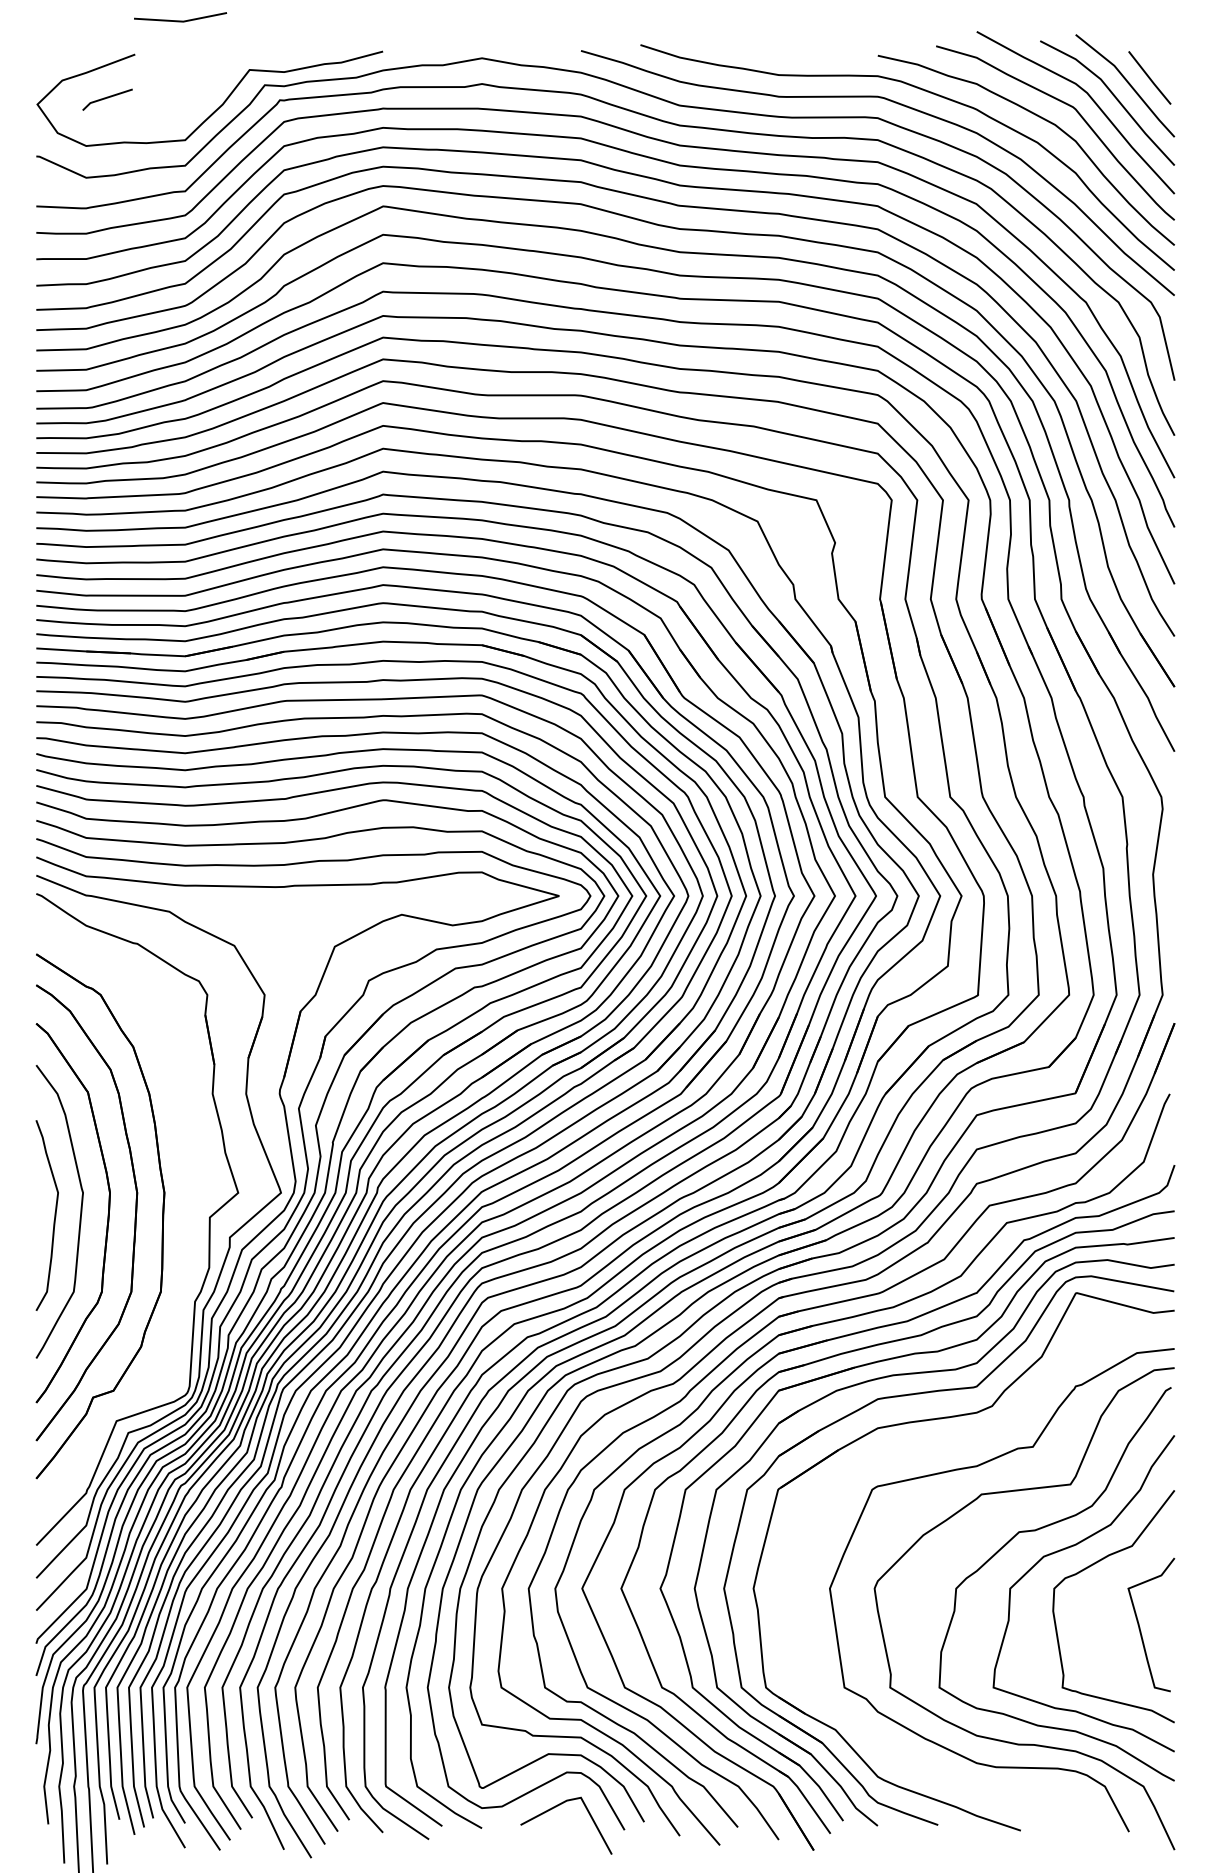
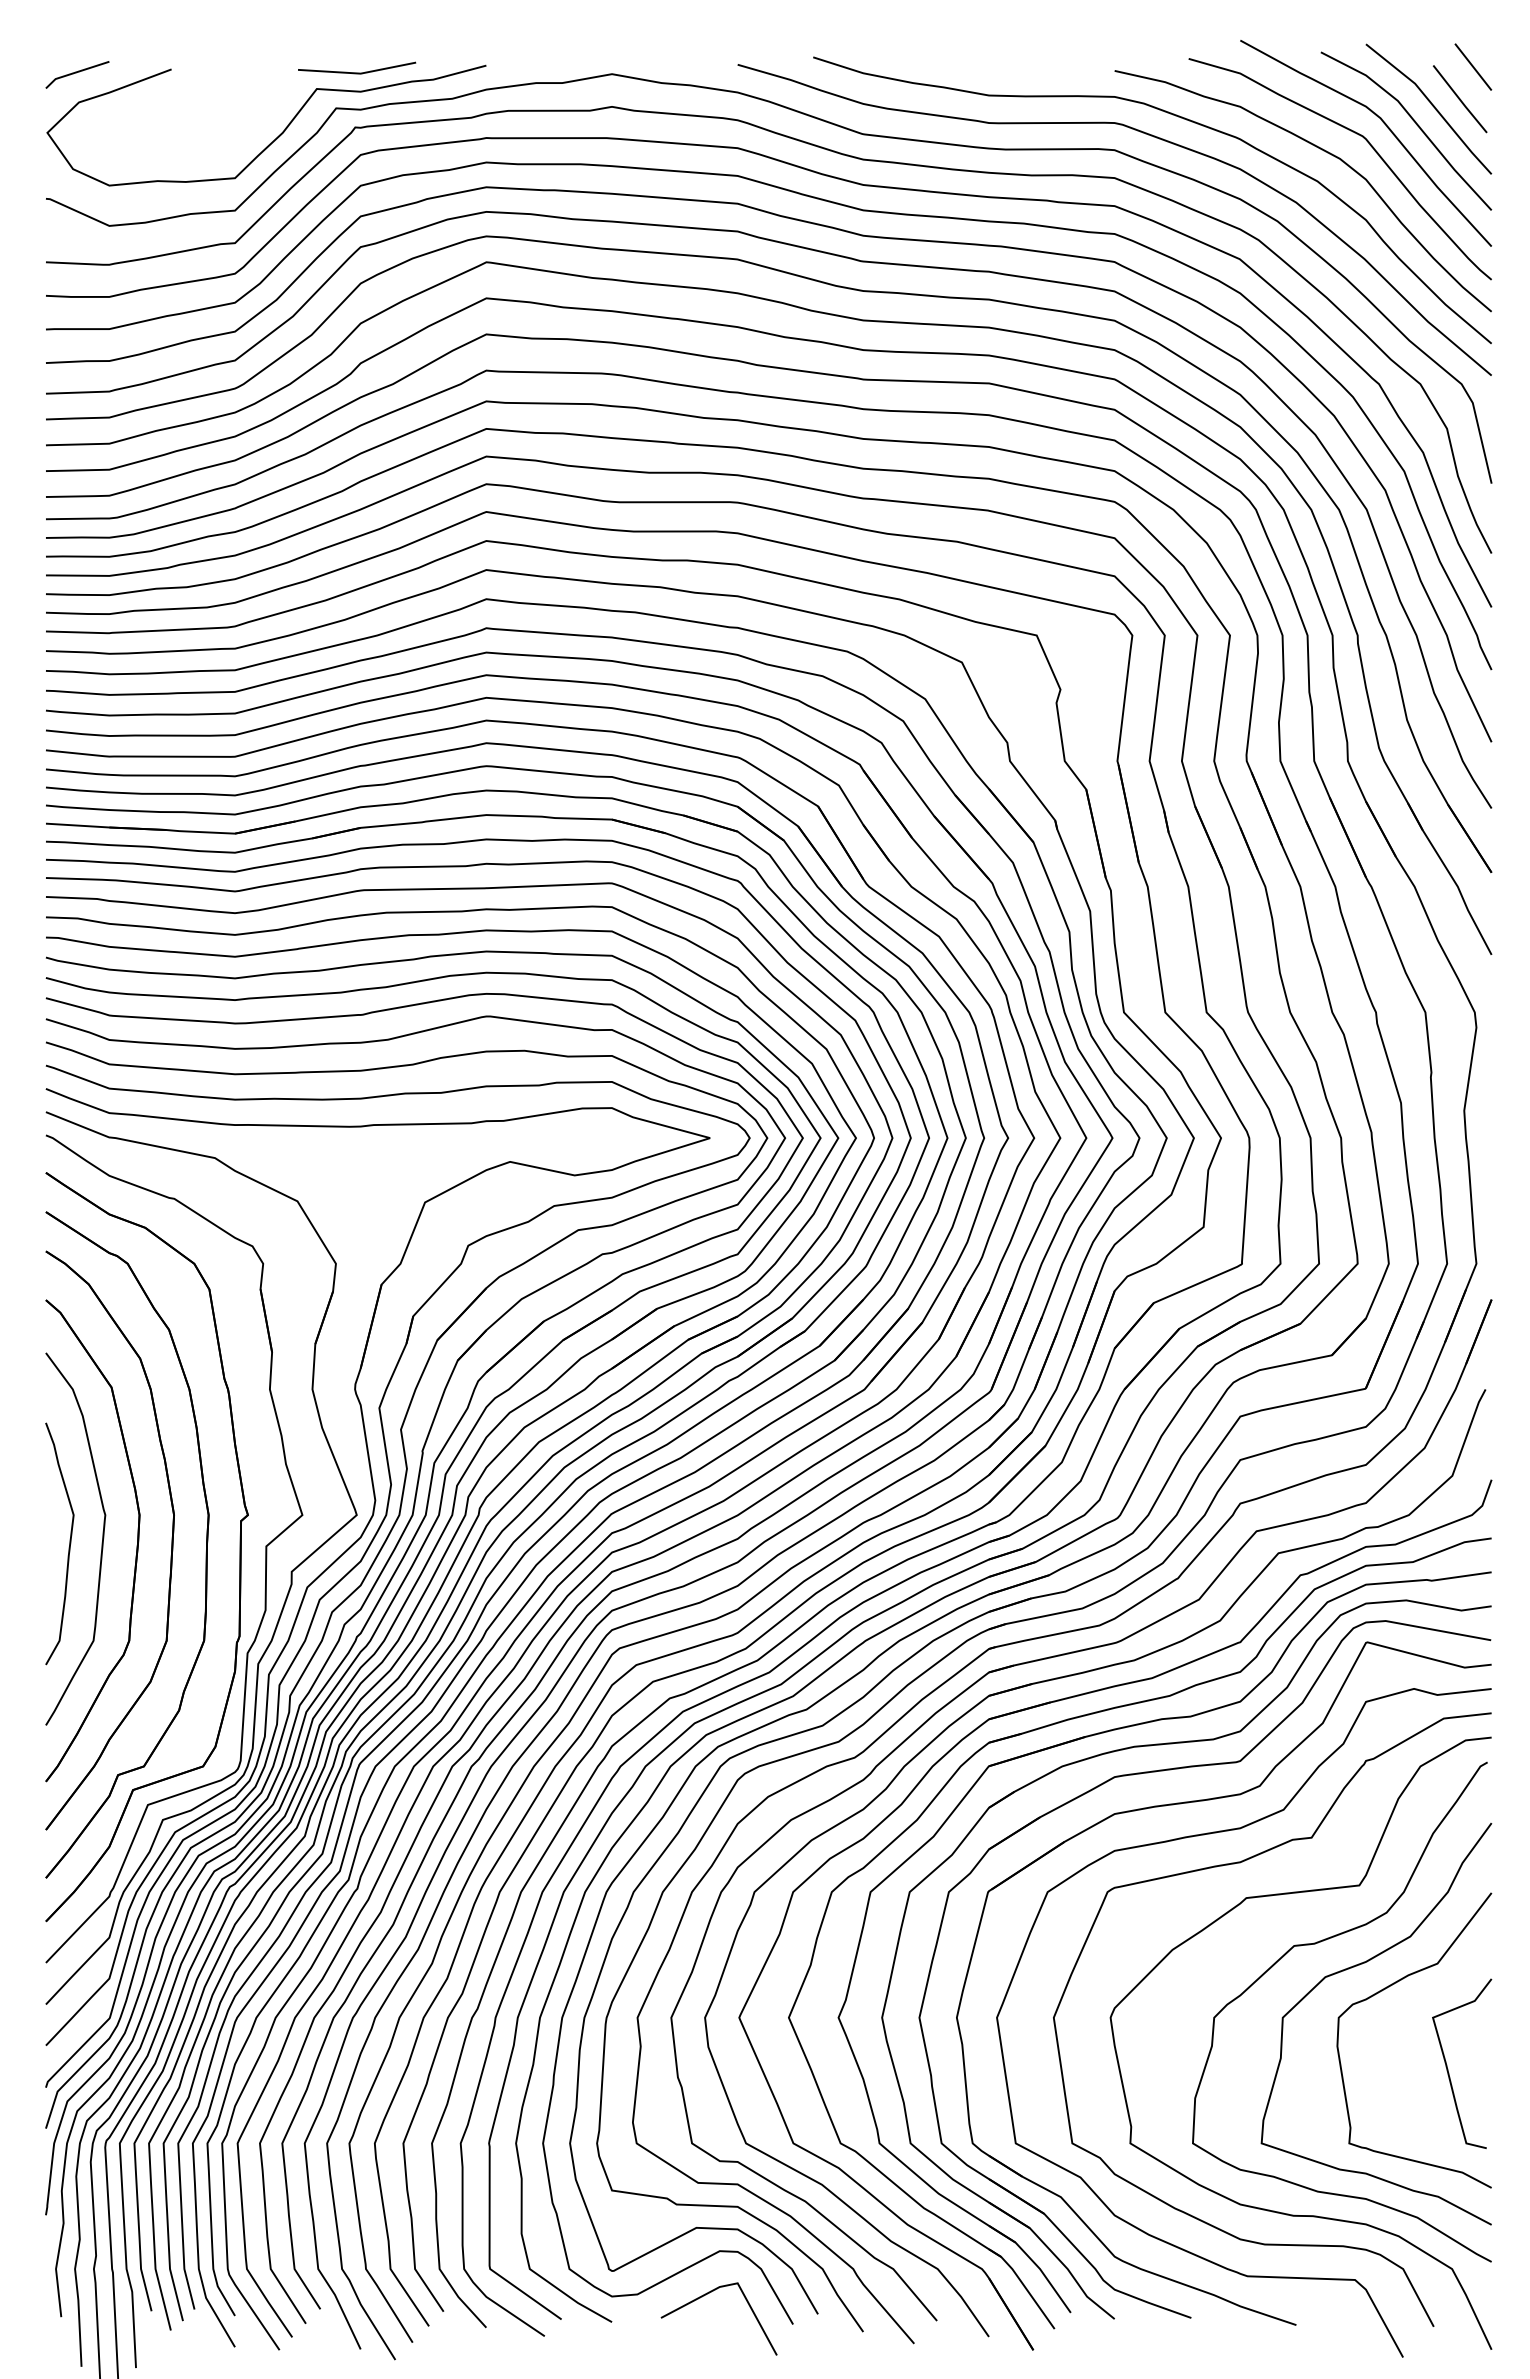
line: (180, 20) -> (357, 72), moved
line: (1160, 52) -> (1473, 66), added
line: (106, 98) -> (76, 73), moved
part: (188, 1218) -> (239, 1547), added
curve: (953, 1444) -> (1210, 1834), added

